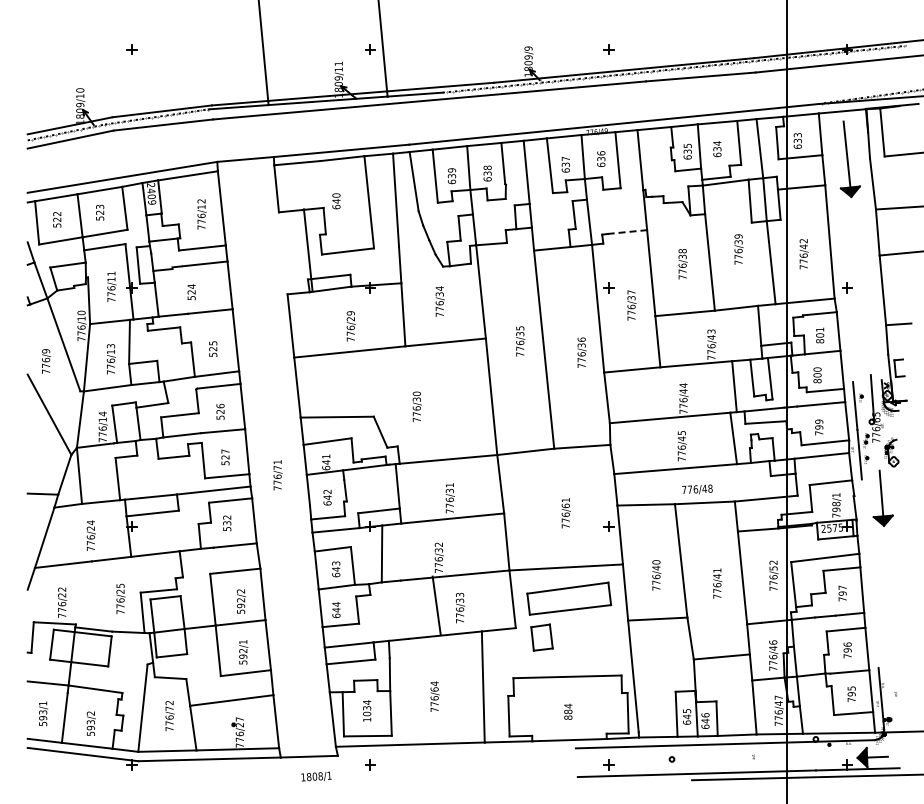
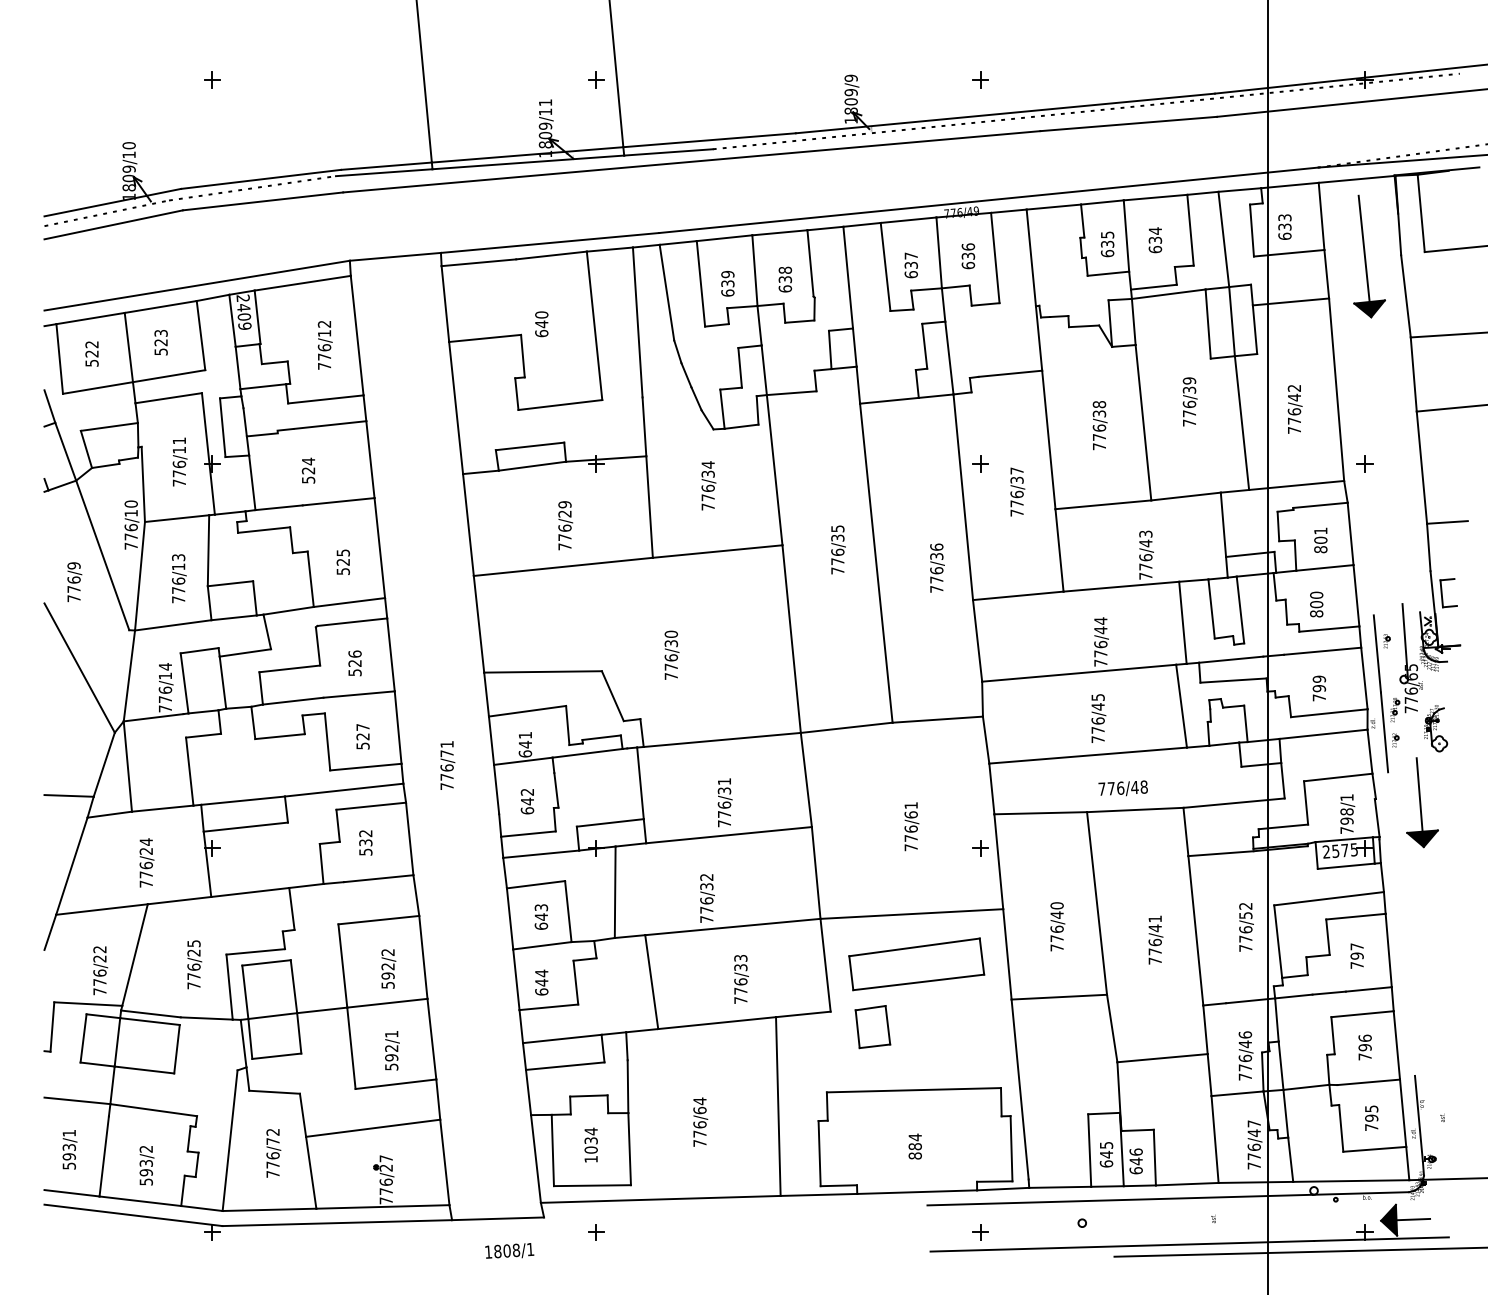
line: (627, 232) -> (1010, 374), dashed -> solid
line: (307, 250) -> (454, 408), moved
line: (83, 592) -> (134, 954), added
line: (436, 605) -> (651, 981), moved

